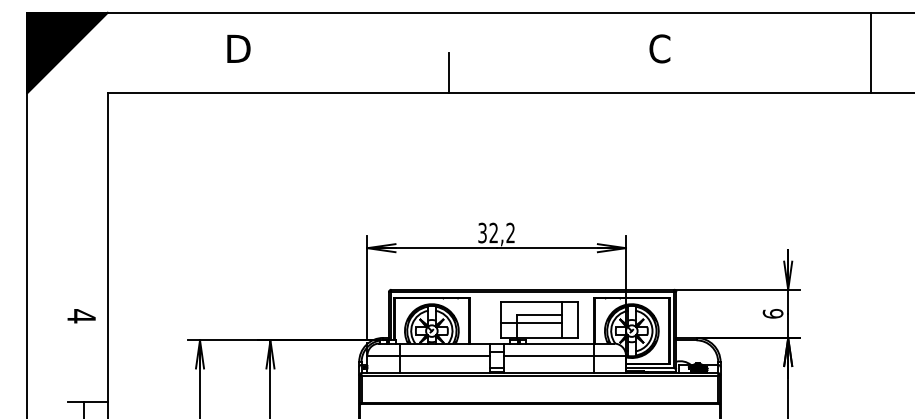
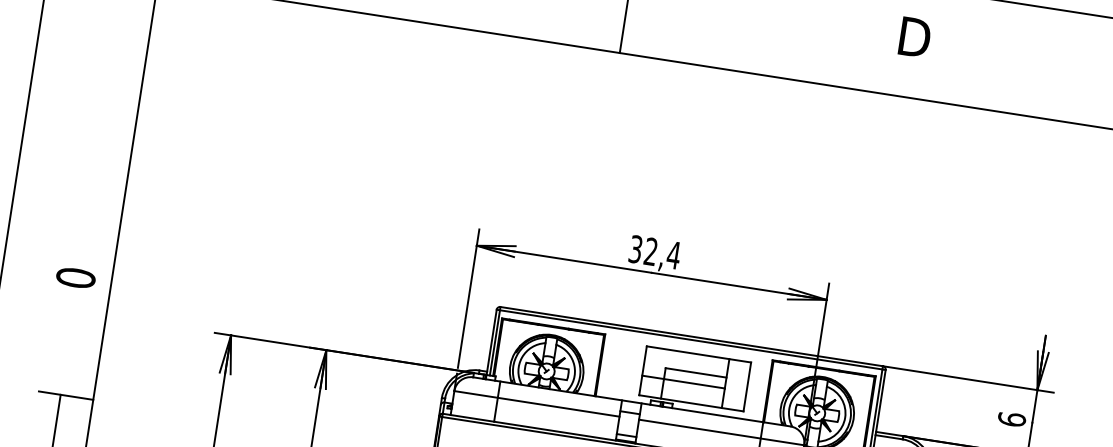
text: (660, 48) -> (915, 36), C -> D
text: (510, 232) -> (673, 254), 32,2 -> 32,4
text: (81, 316) -> (75, 278), 4 -> 0

